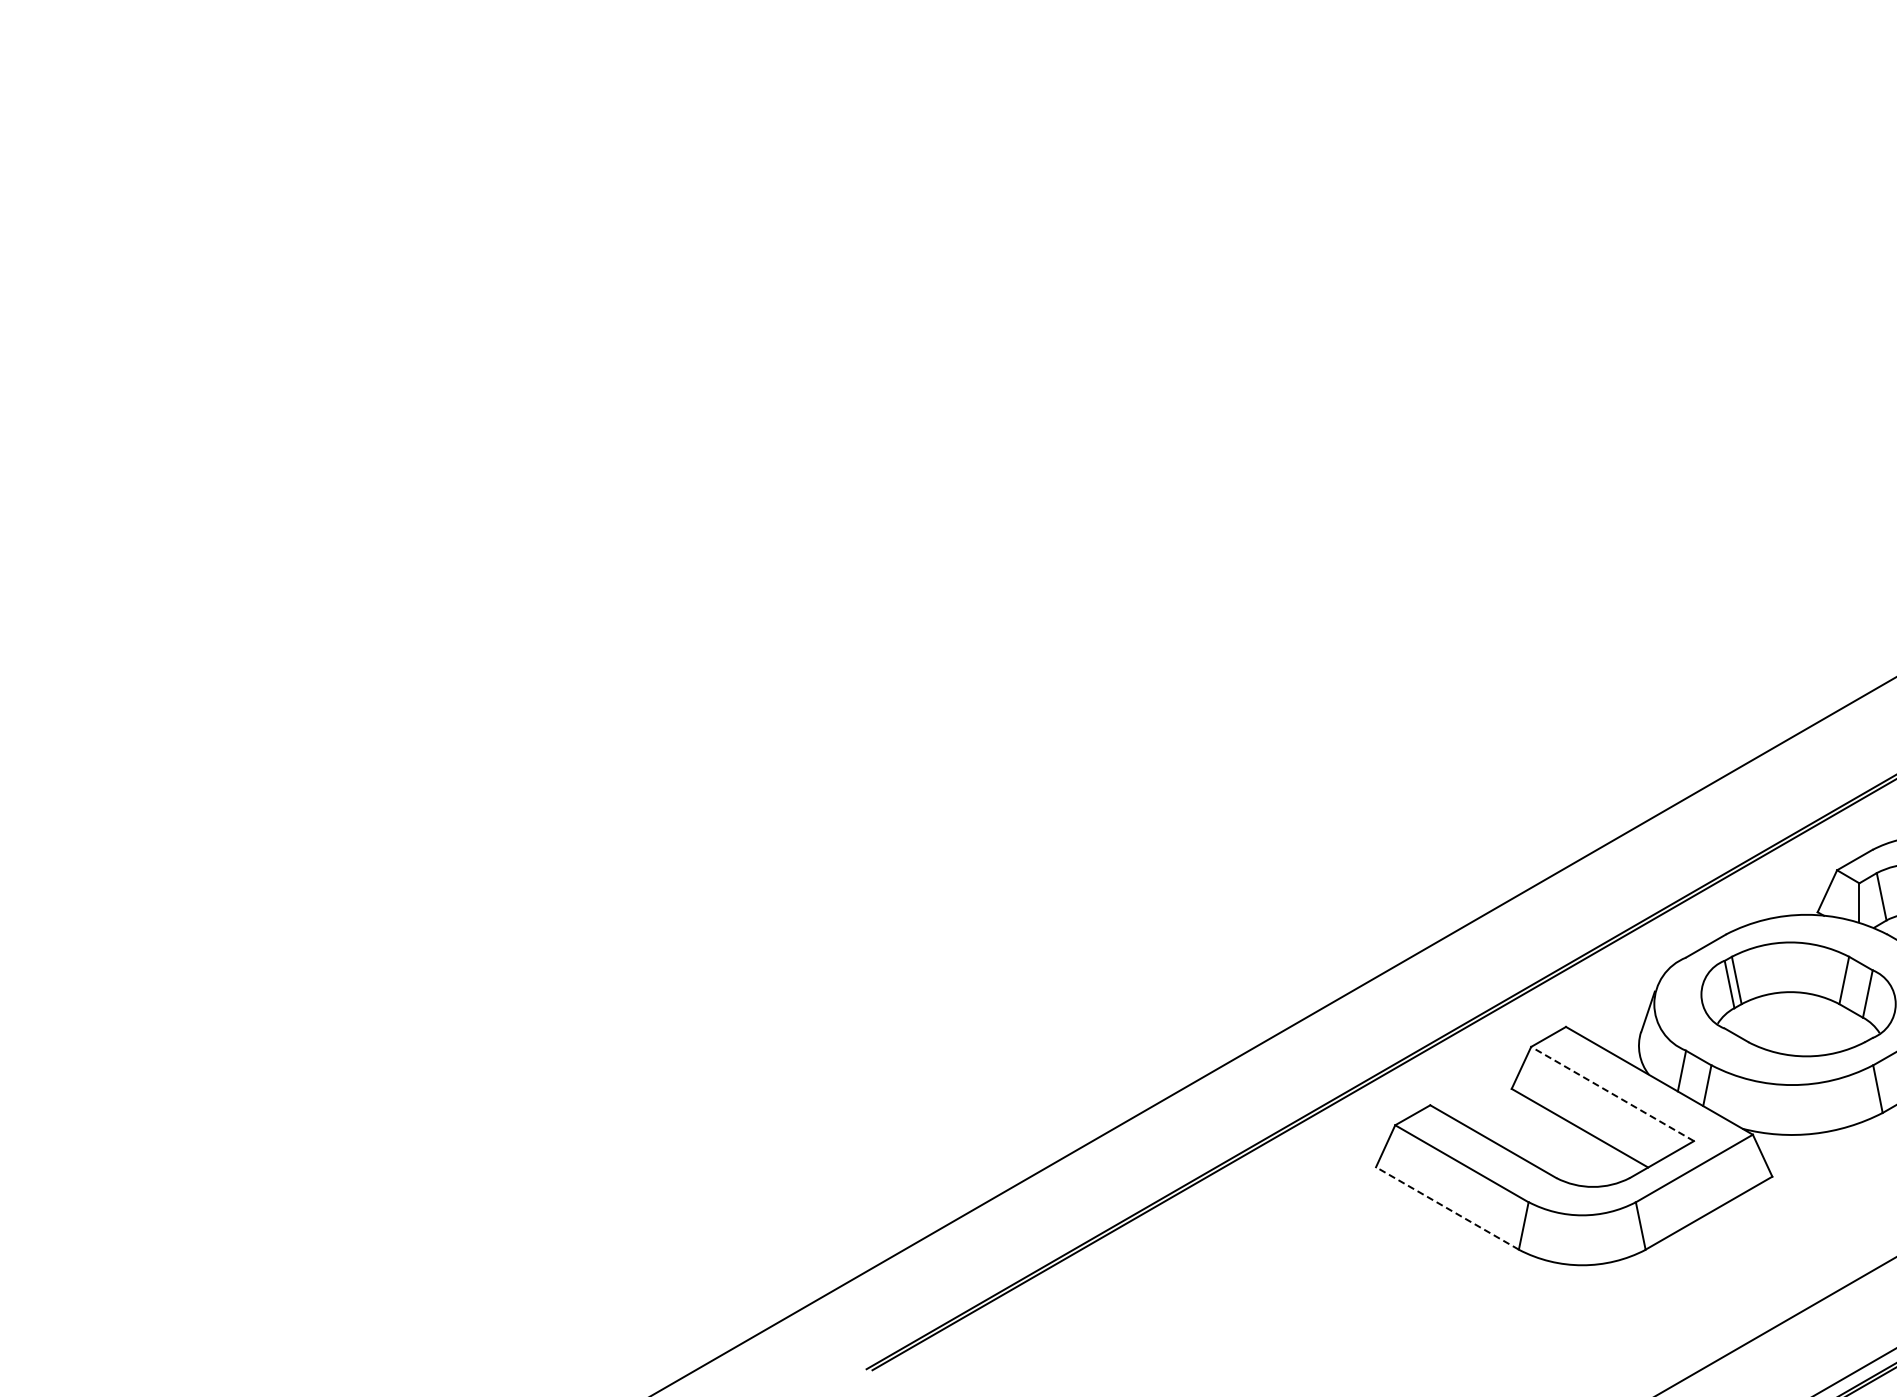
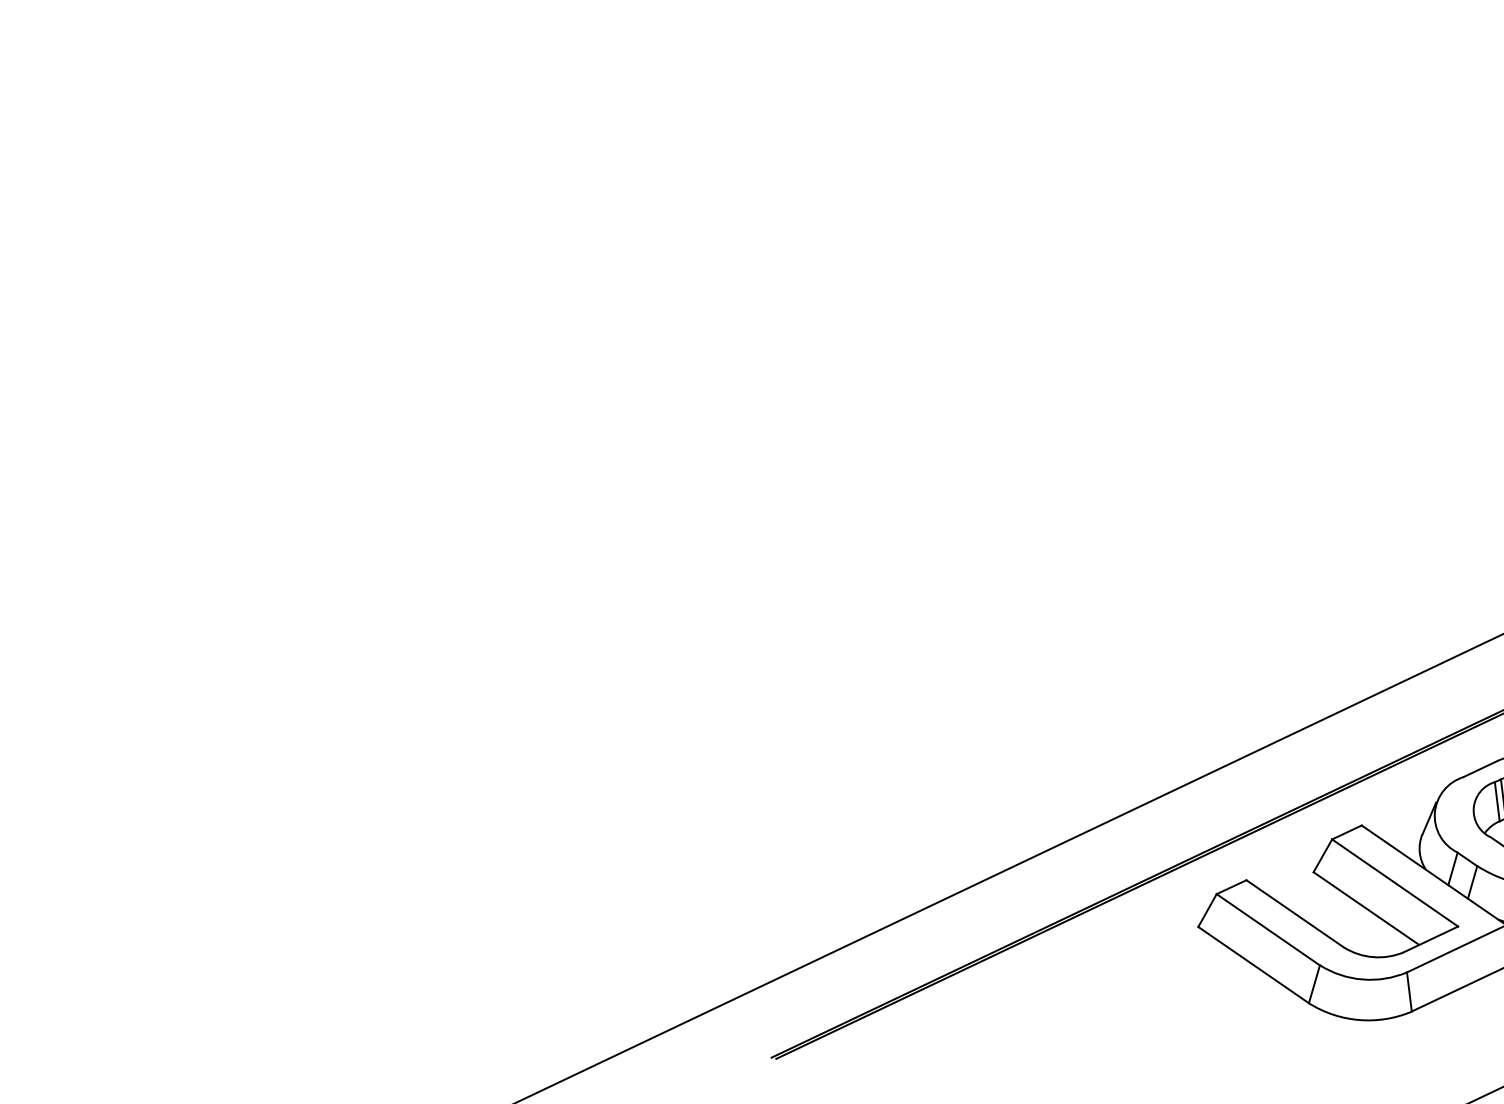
line: (1612, 1093) -> (1395, 882), dashed -> solid
line: (1447, 1208) -> (1253, 965), dashed -> solid

